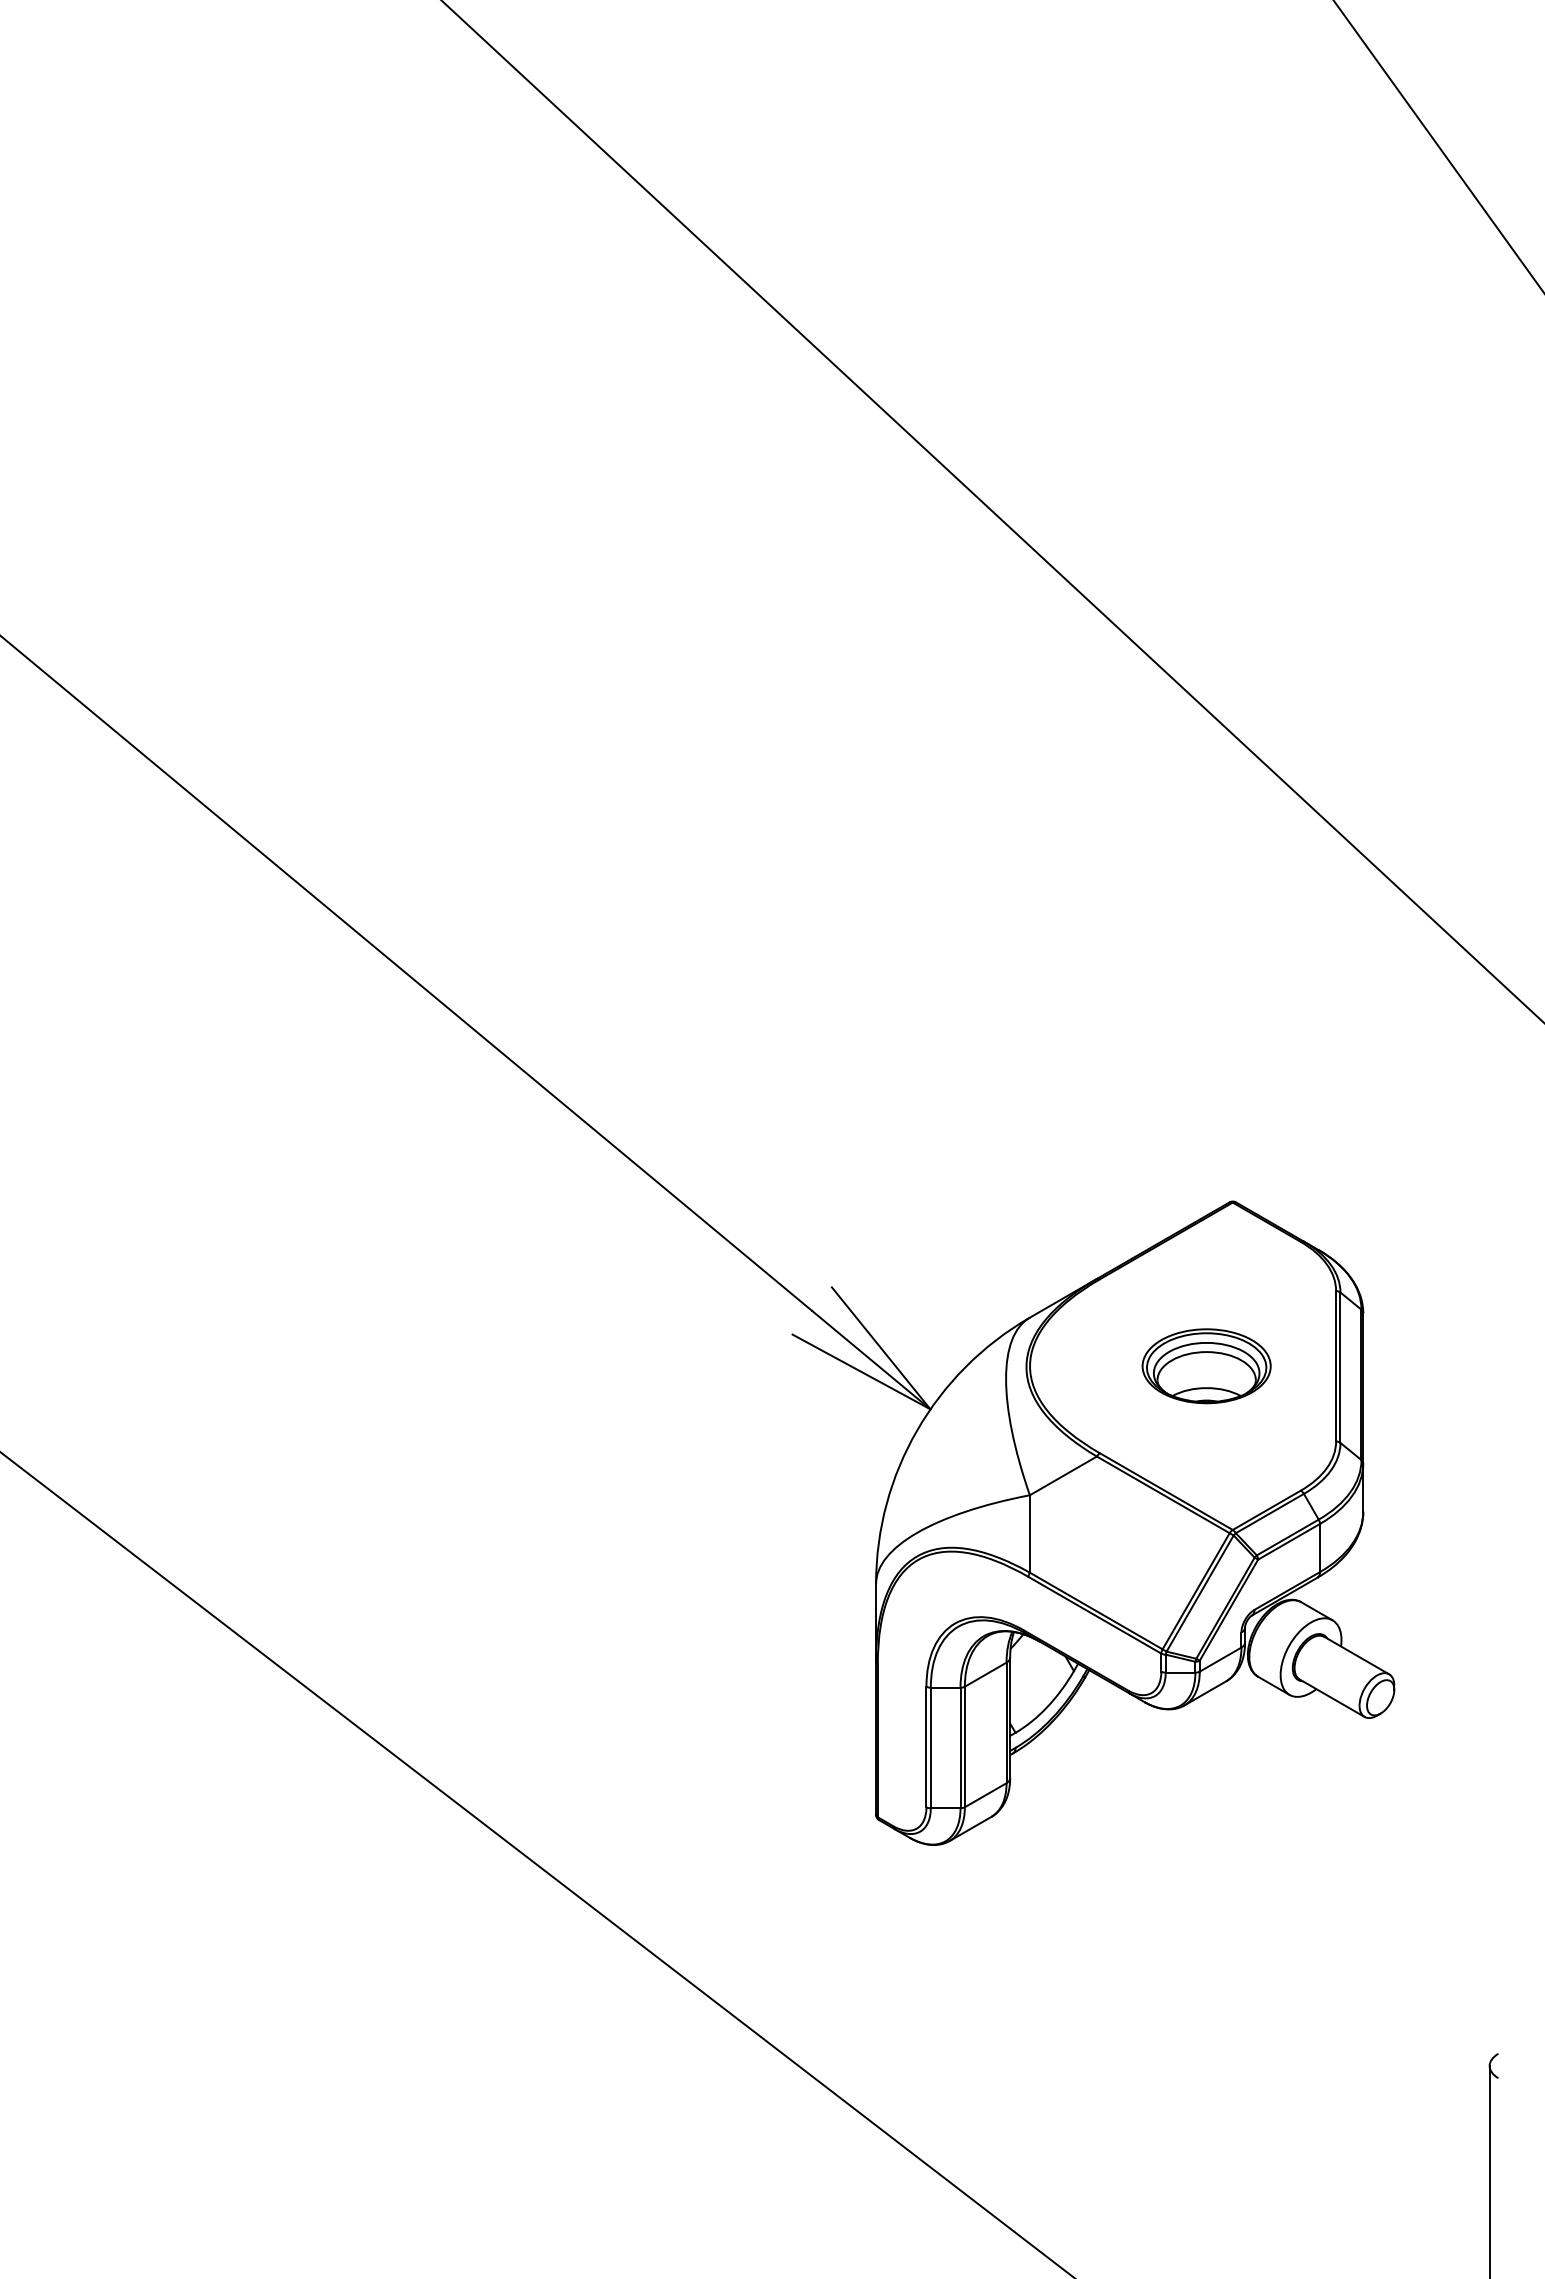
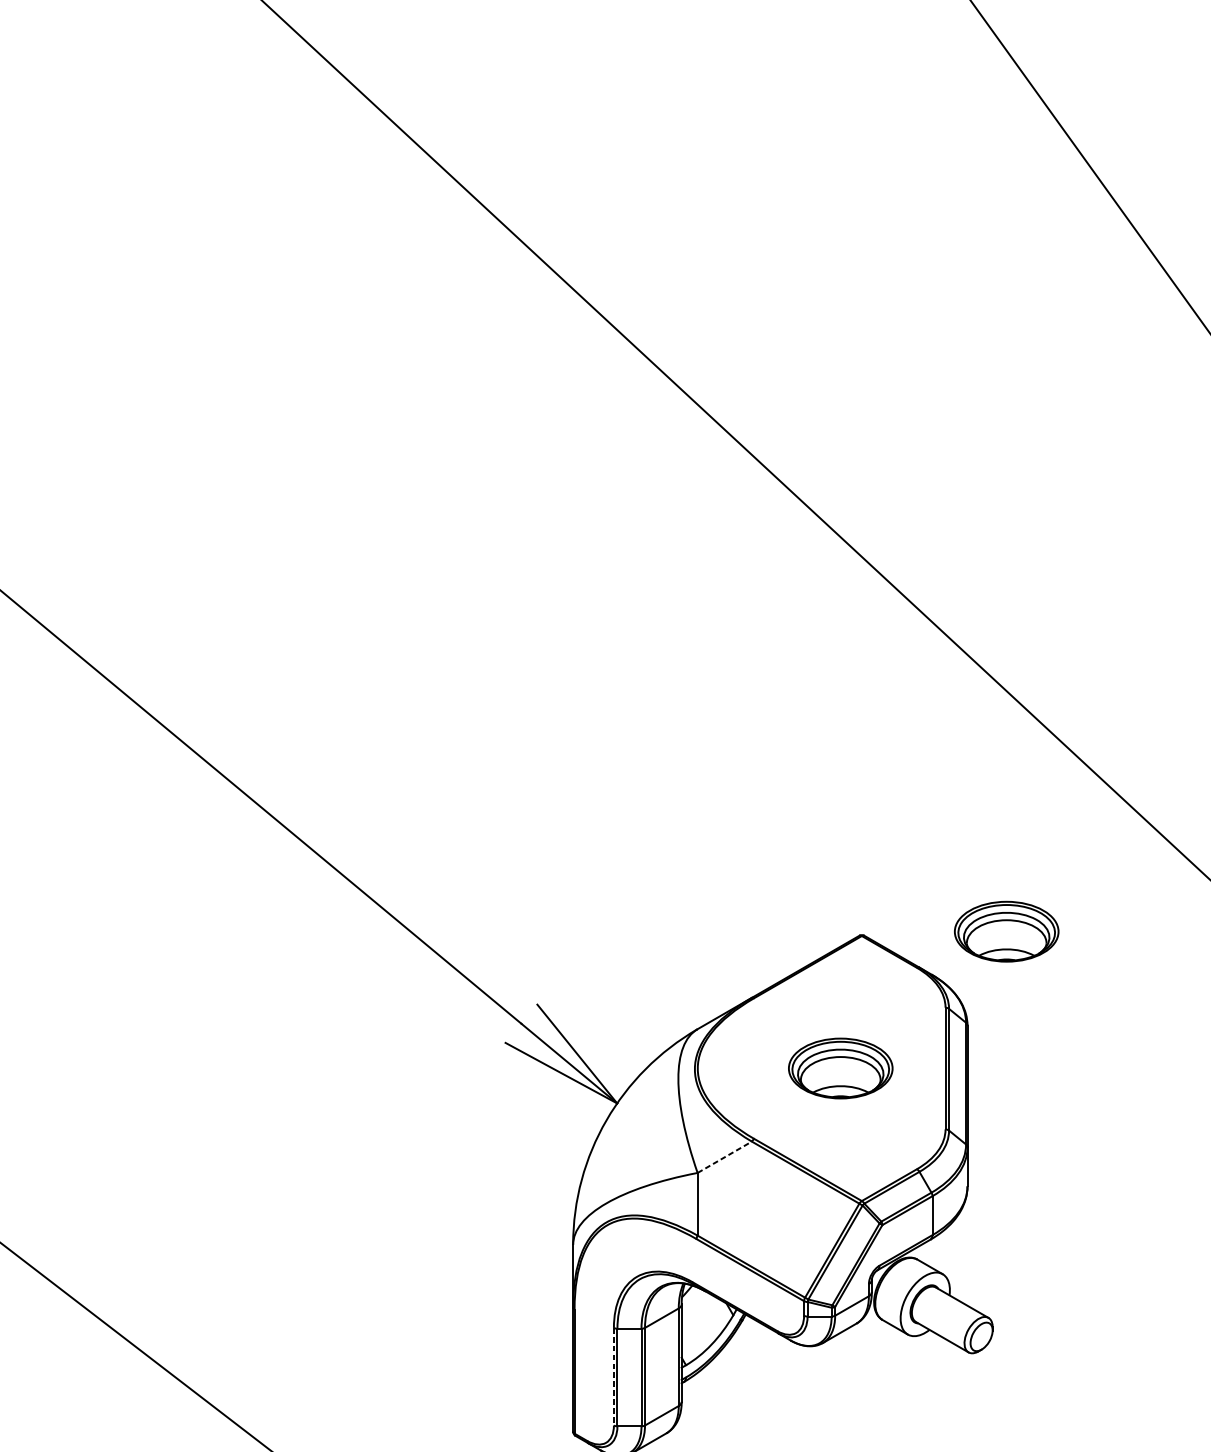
part: (1411, 1197) -> (1006, 931), added
line: (1063, 1475) -> (724, 1156), solid -> dashed
line: (926, 1747) -> (613, 1377), solid -> dashed

